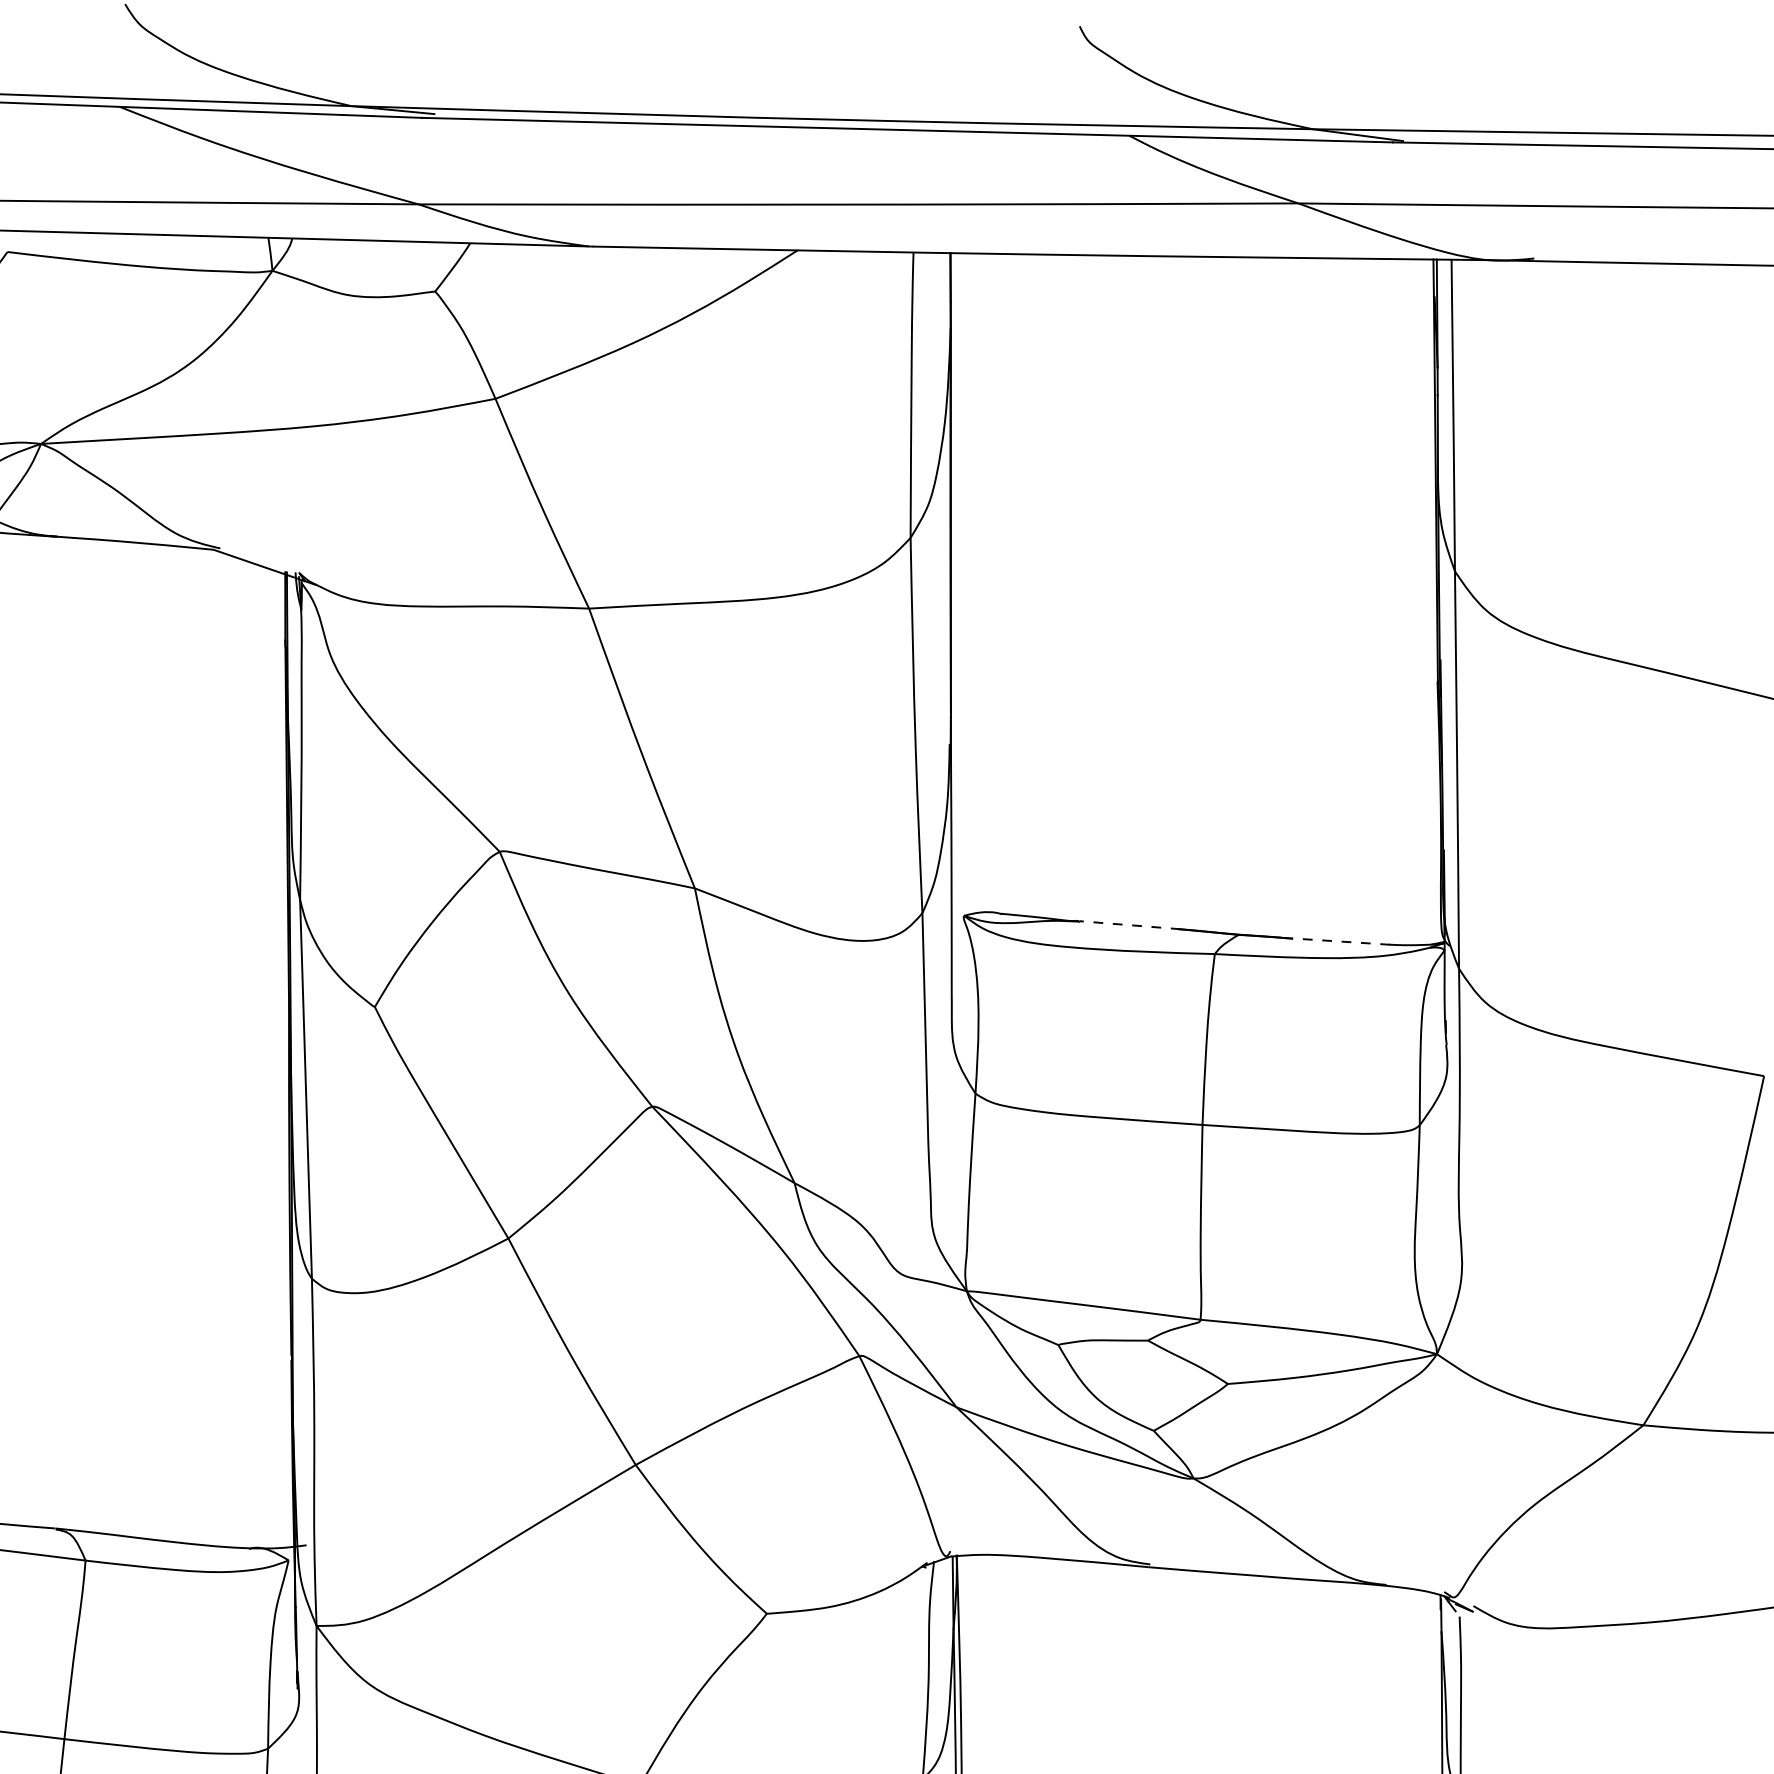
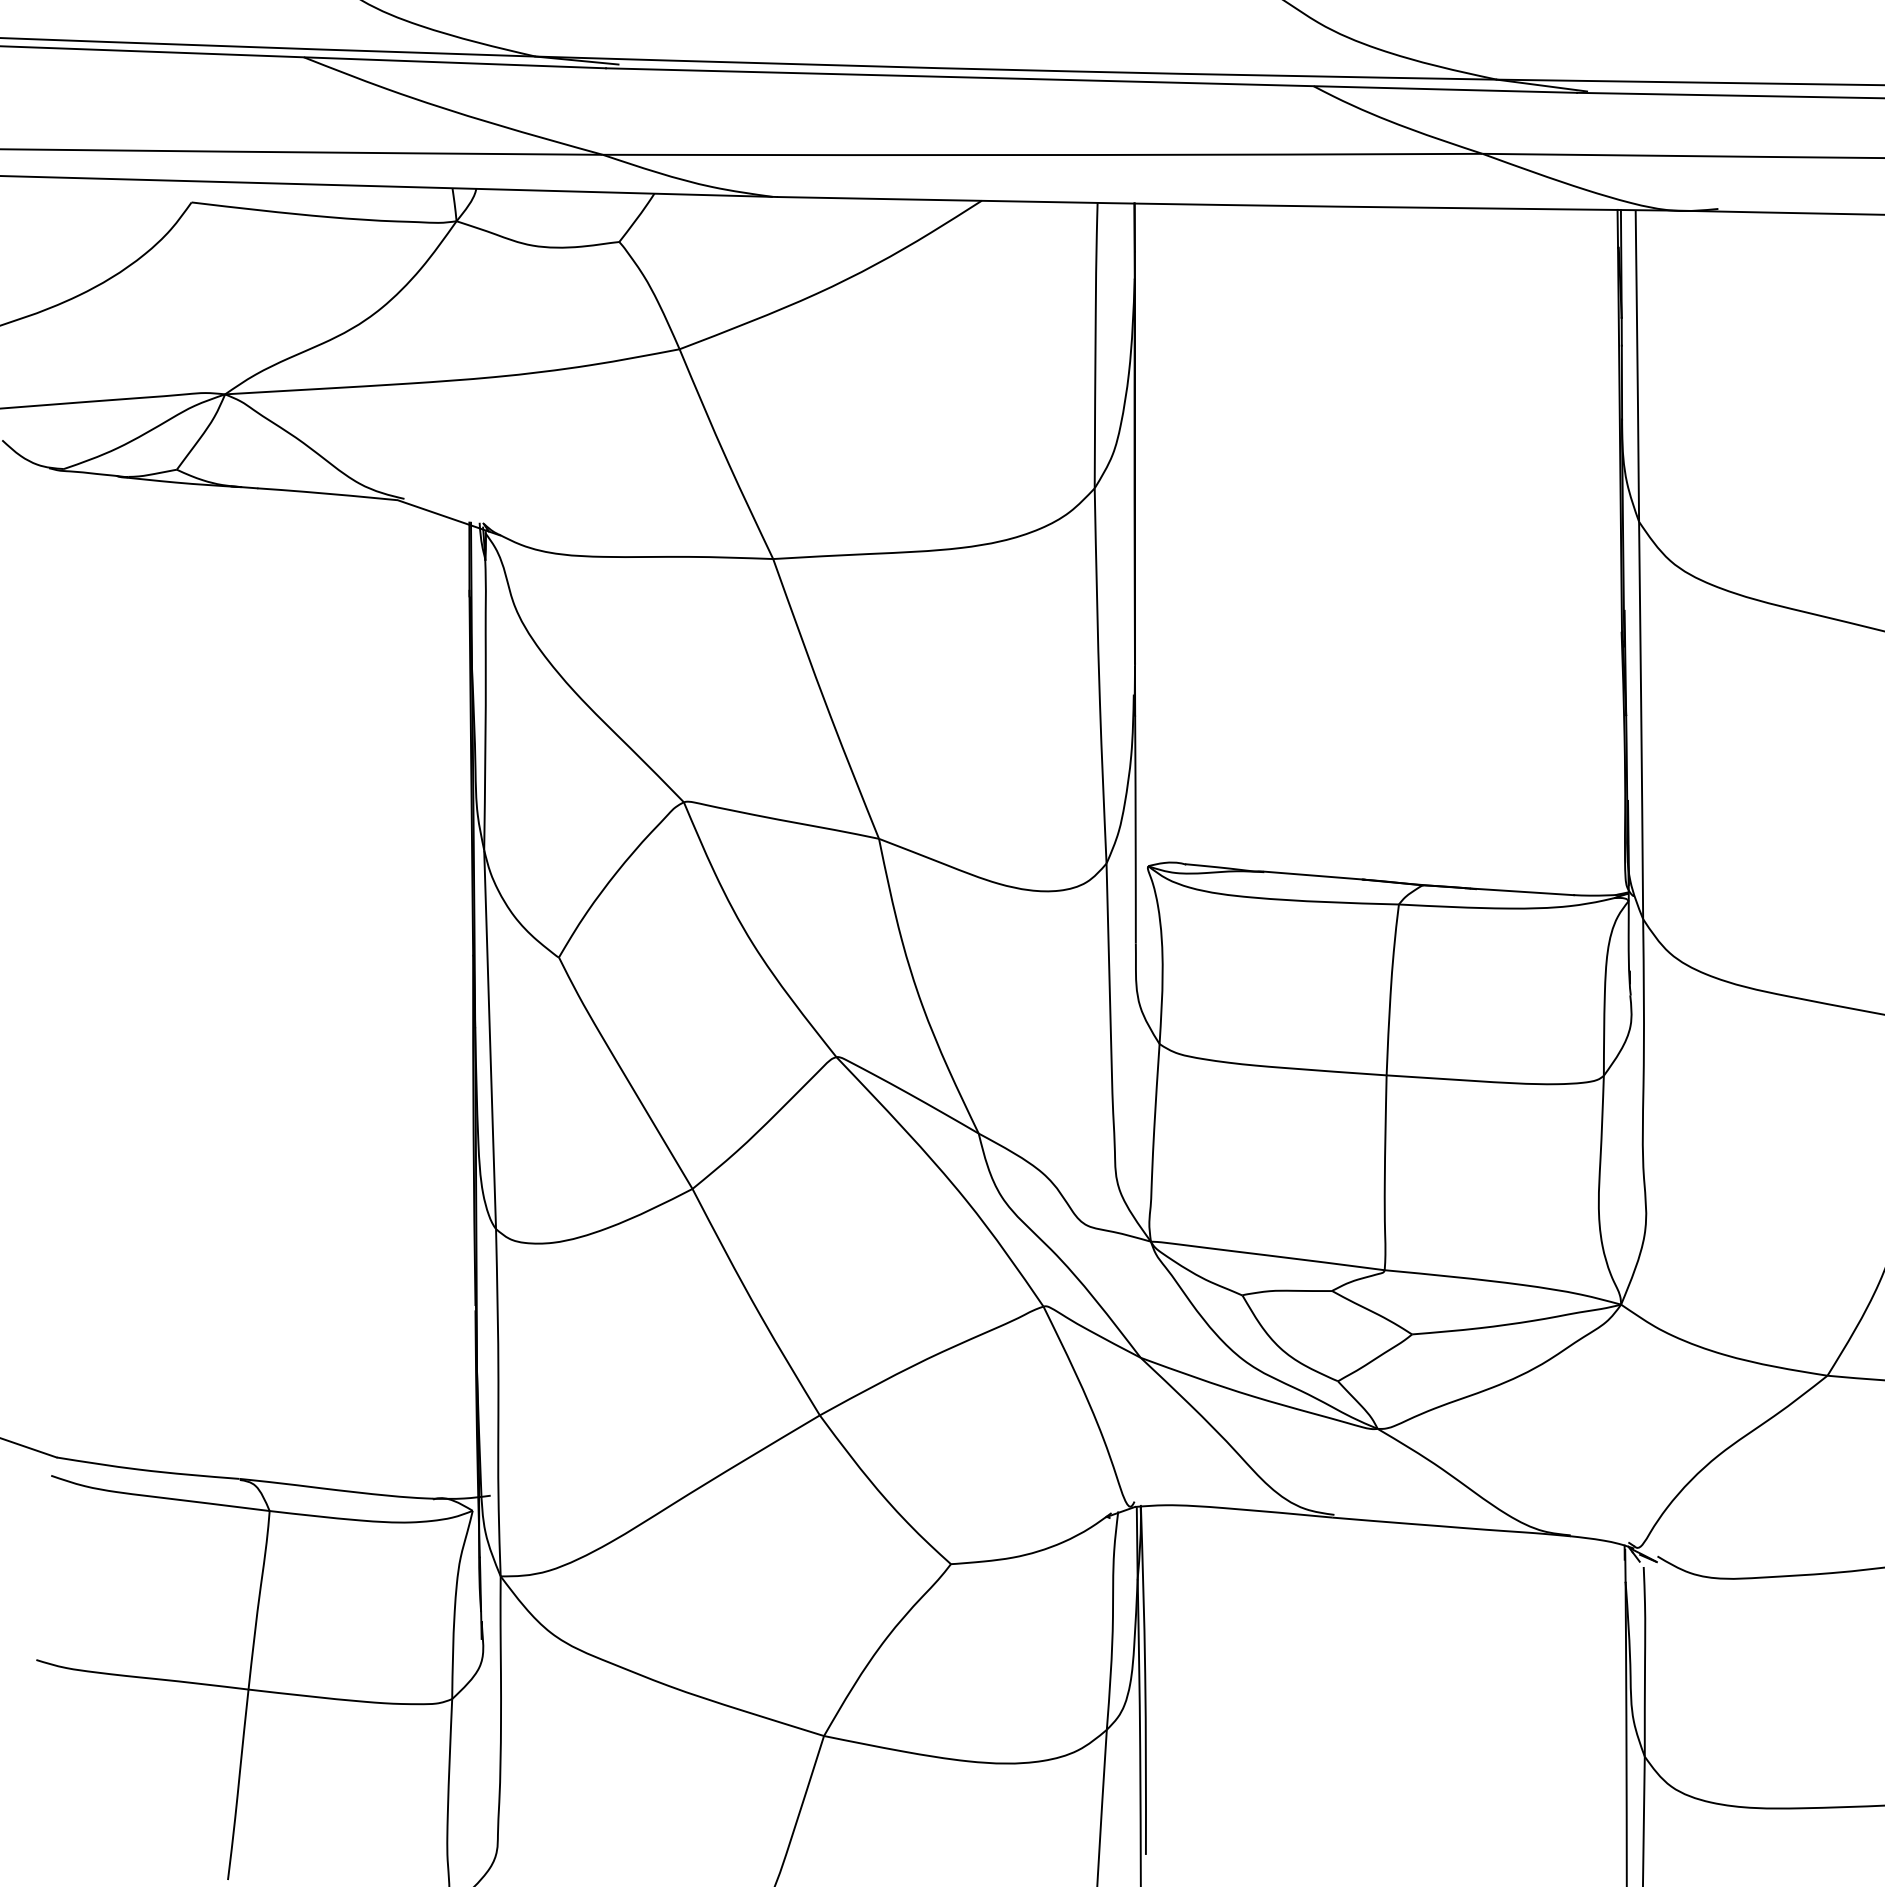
line: (1130, 925) -> (1314, 875), dashed -> solid
line: (1335, 941) -> (1519, 891), dashed -> solid

